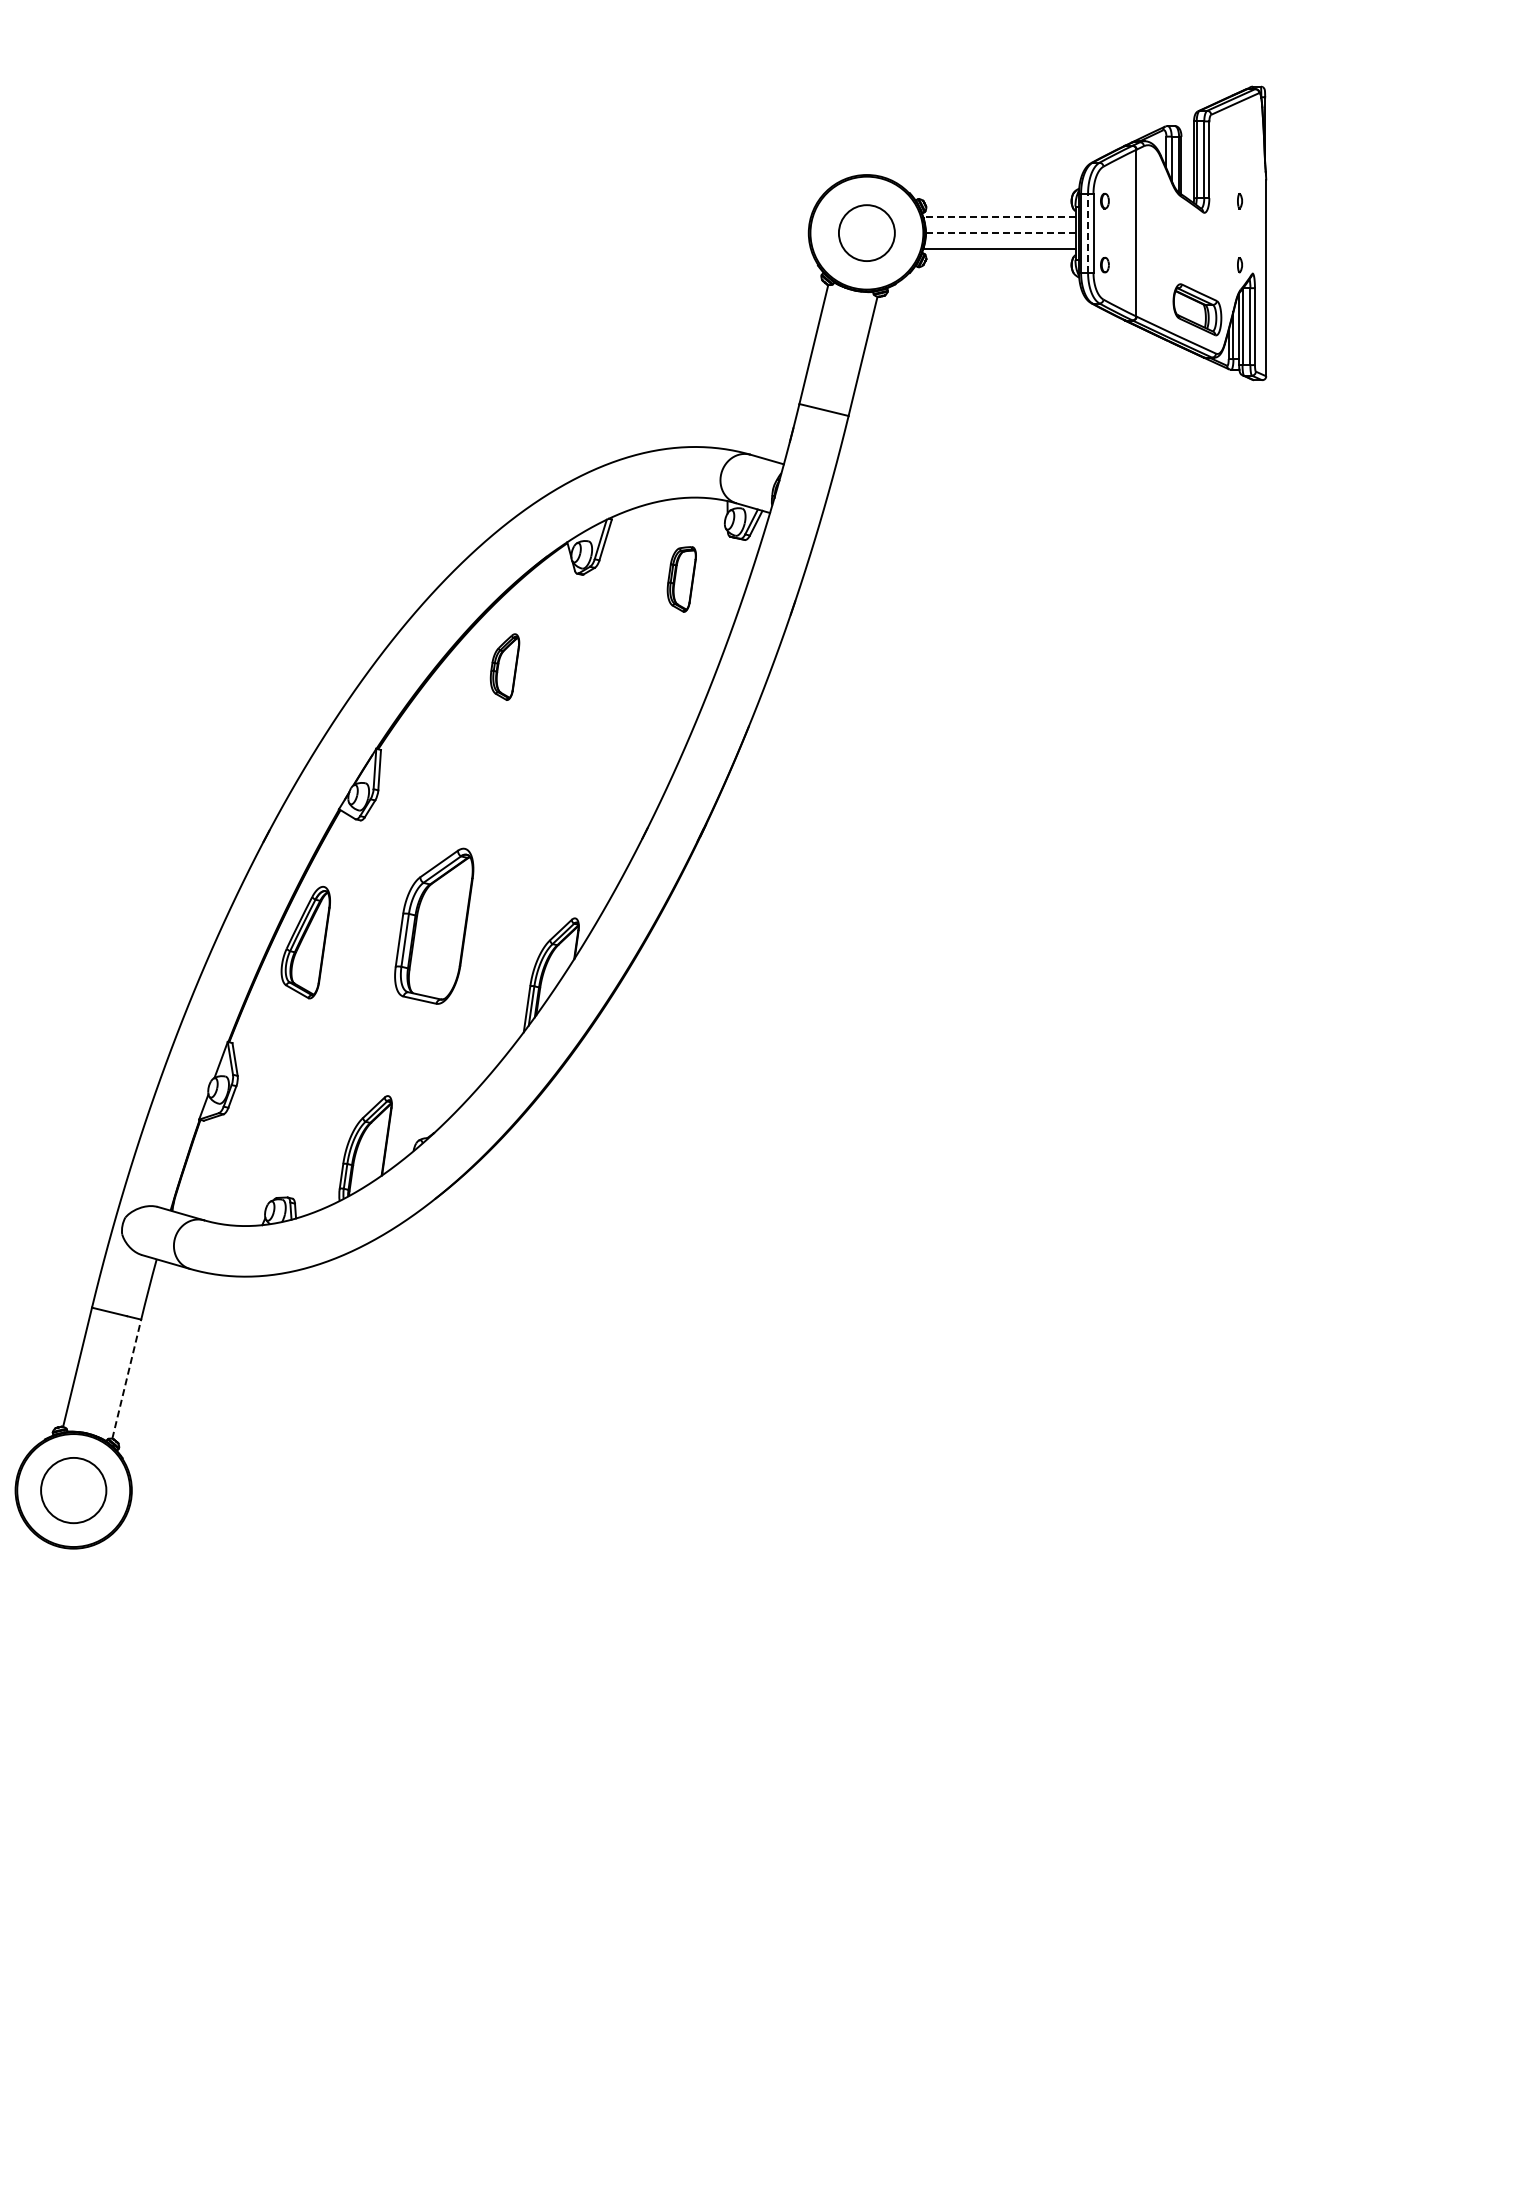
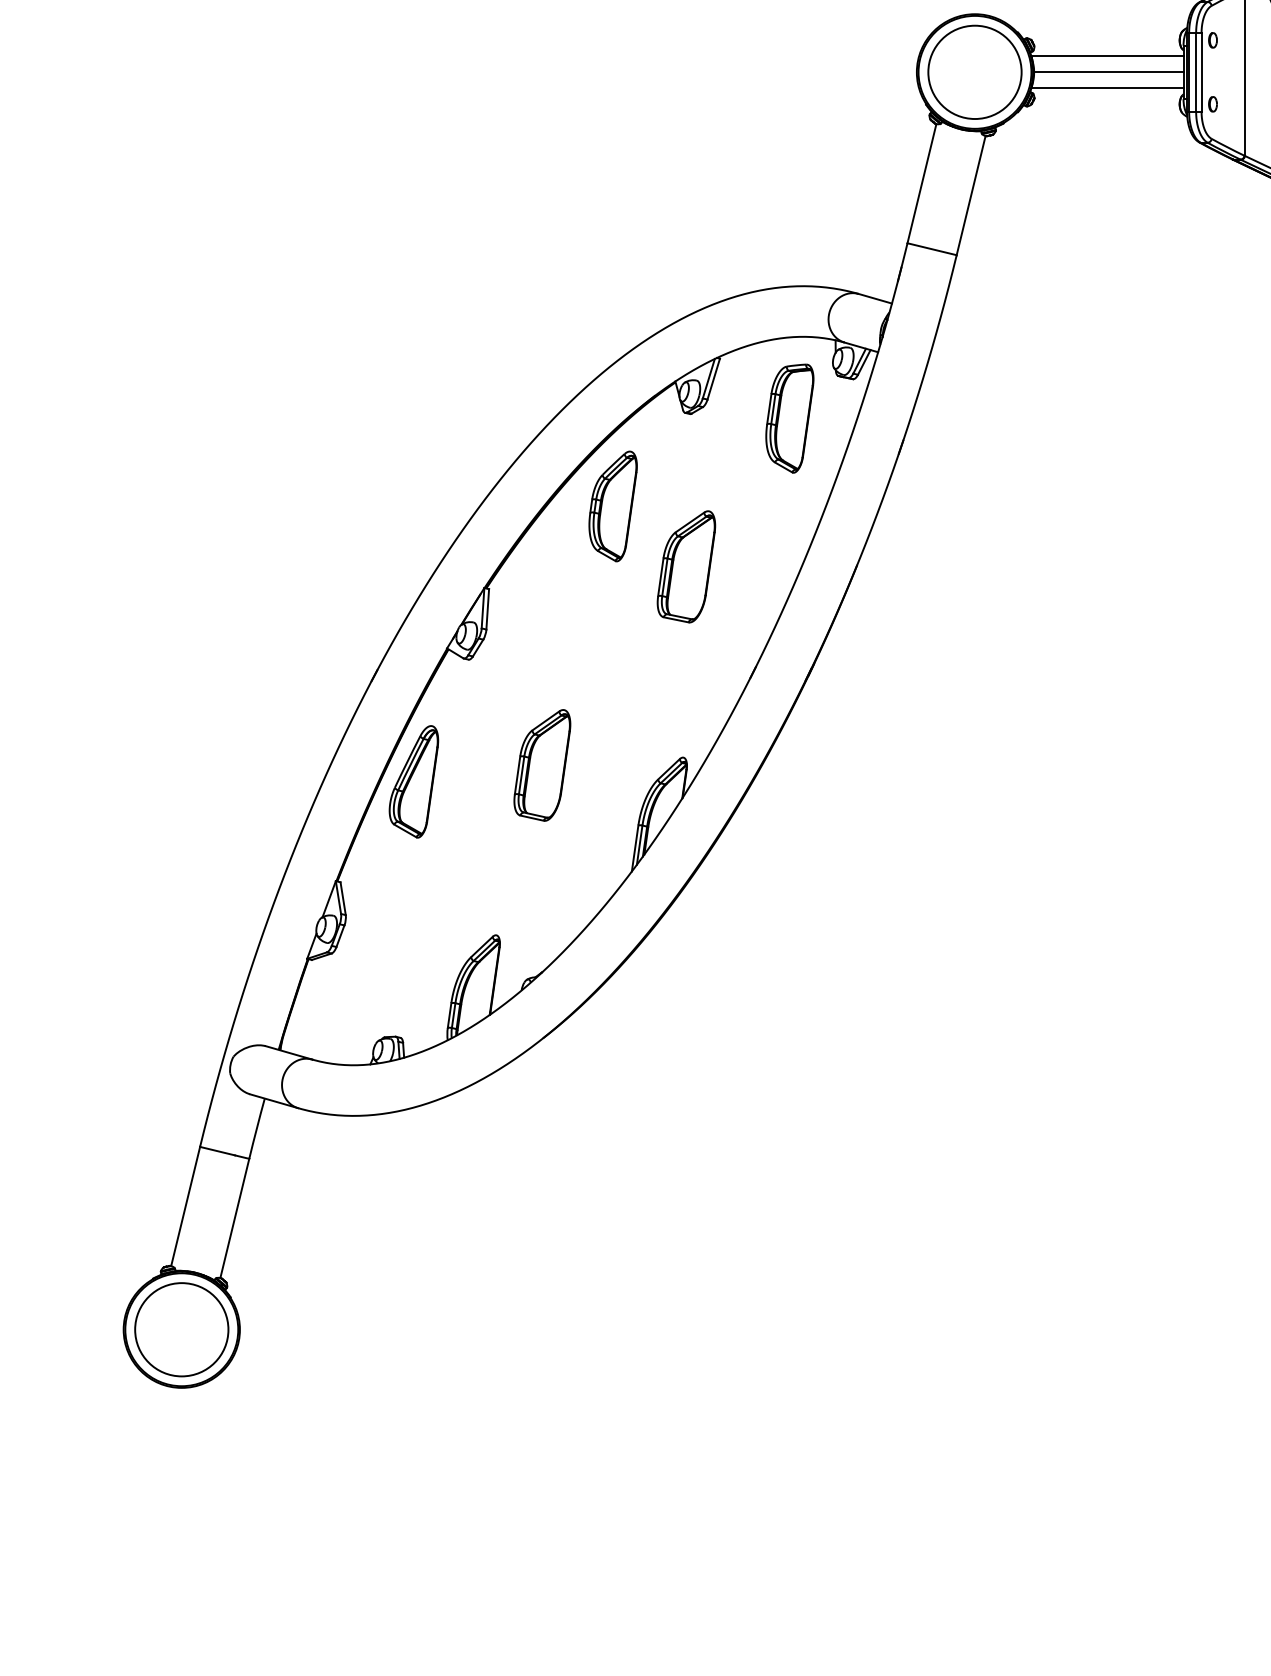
line: (999, 217) -> (1107, 56), dashed -> solid
circle: (866, 232) -> (974, 71), size x1.67
line: (1088, 232) -> (1196, 71), dashed -> solid
line: (1000, 233) -> (1108, 72), dashed -> solid
part: (681, 579) -> (789, 418), size x1.67
part: (504, 666) -> (612, 505), size x1.67
part: (577, 727) -> (685, 566), added
part: (434, 925) -> (542, 764), size x0.71
line: (126, 1378) -> (234, 1217), dashed -> solid
circle: (73, 1490) -> (181, 1329), size x1.43

